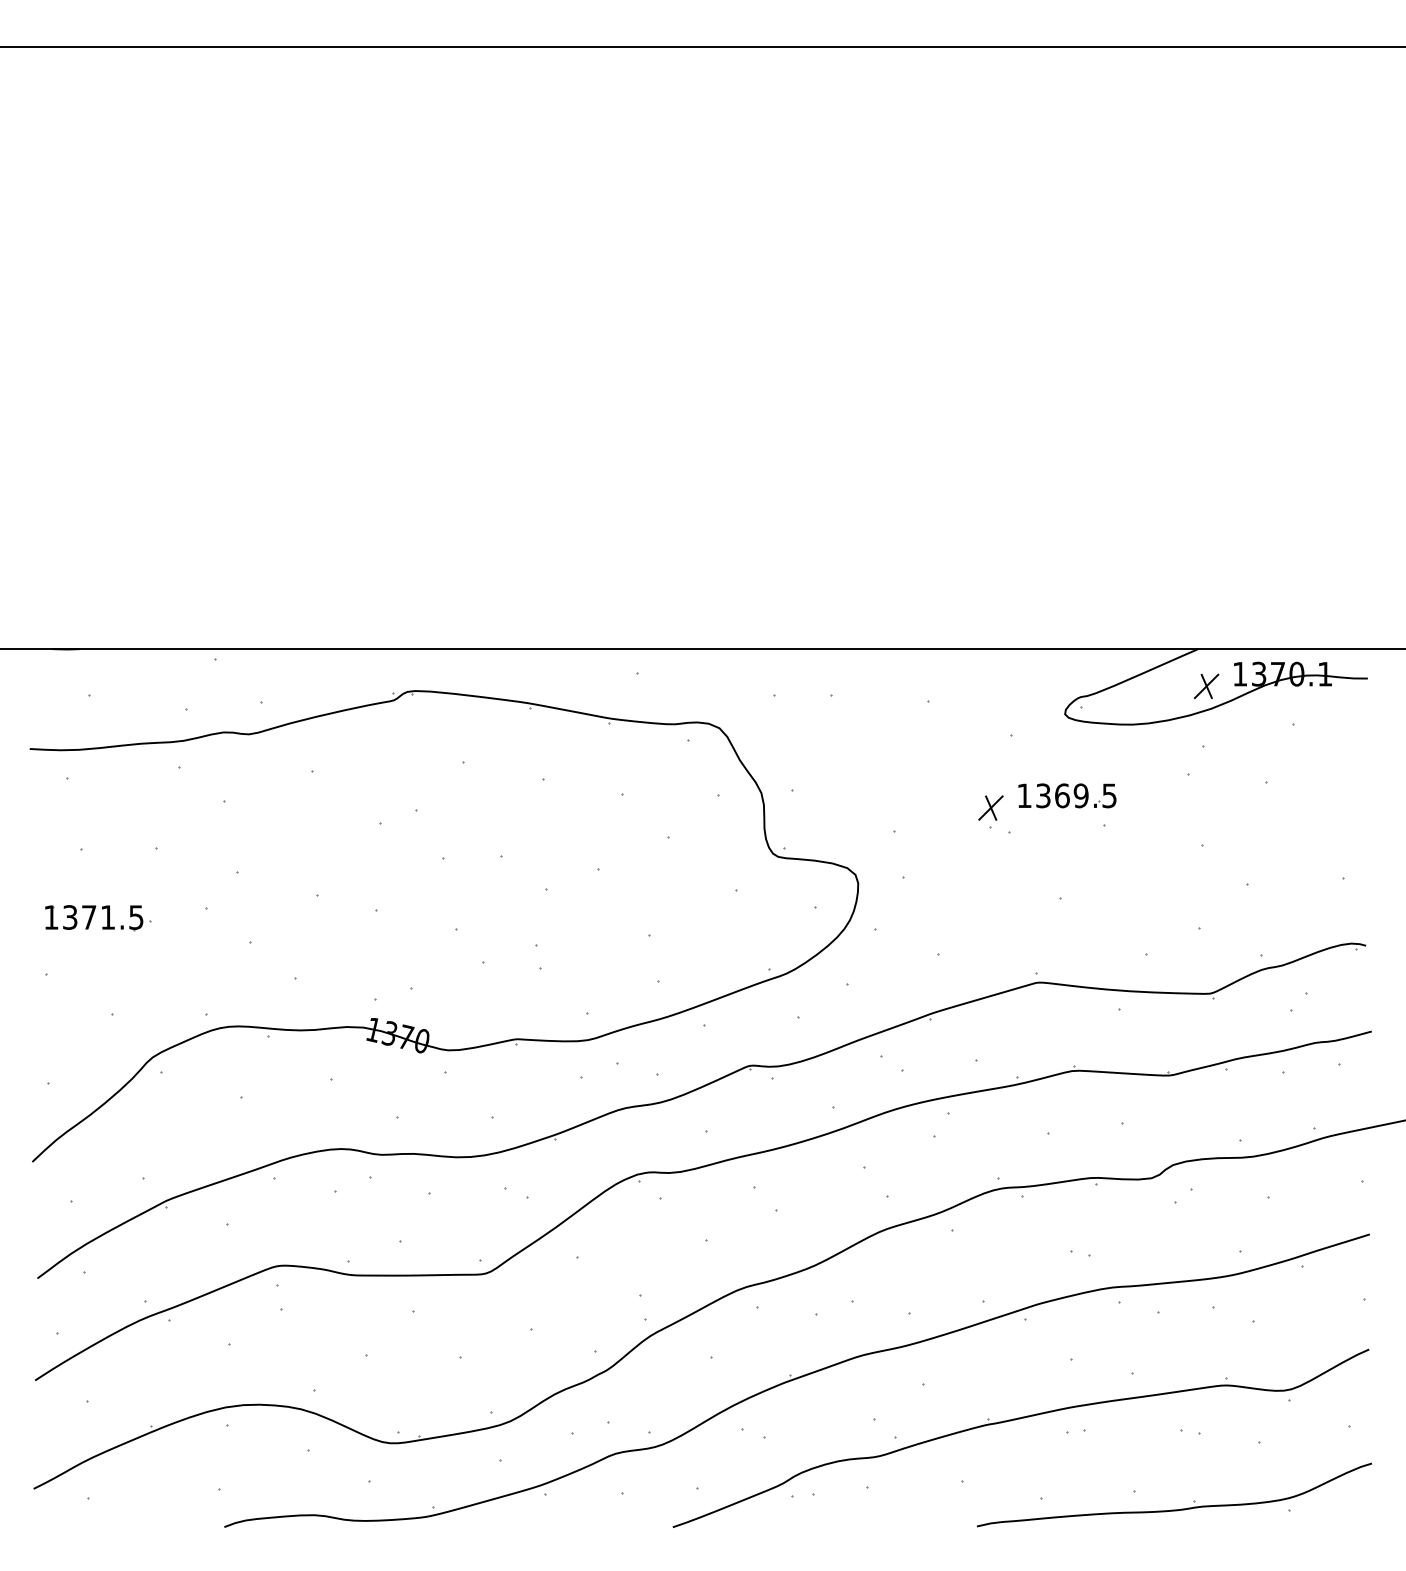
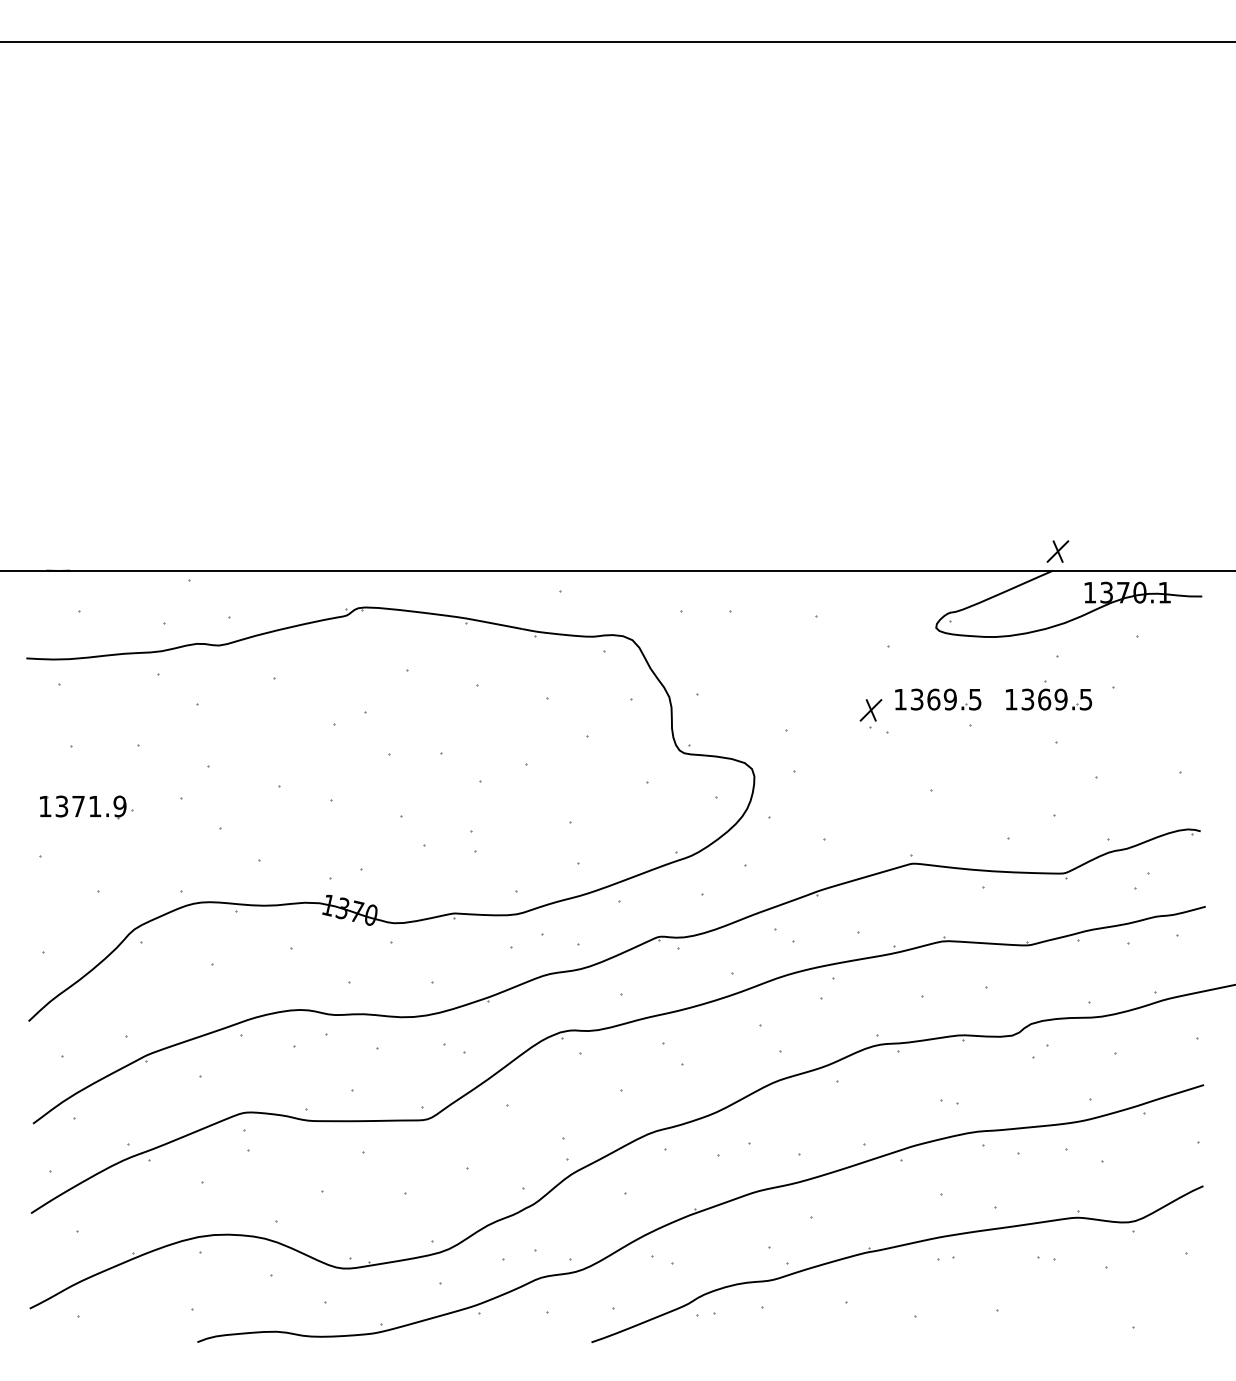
part: (1206, 686) -> (1057, 551), moved
part: (1193, 795) -> (1049, 699), added
text: (136, 917) -> (120, 806), 1371.5 -> 1371.9
part: (1174, 1509) -> (1032, 1326), removed

